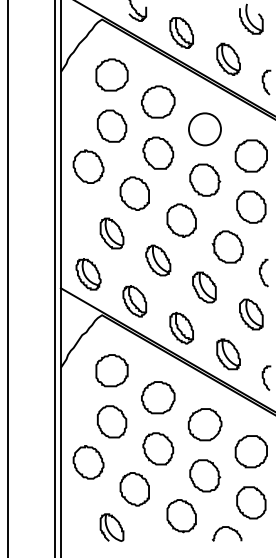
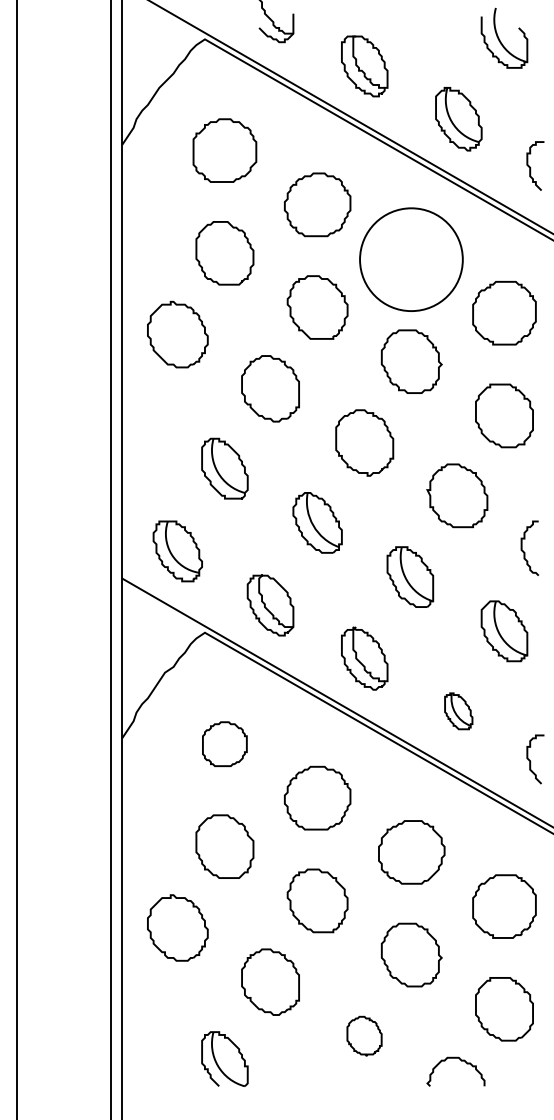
circle: (204, 129) -> (410, 259), size x1.6
part: (228, 354) -> (458, 711), size x0.6
part: (111, 370) -> (223, 743), size x0.7
part: (181, 516) -> (364, 1036), size x0.6

